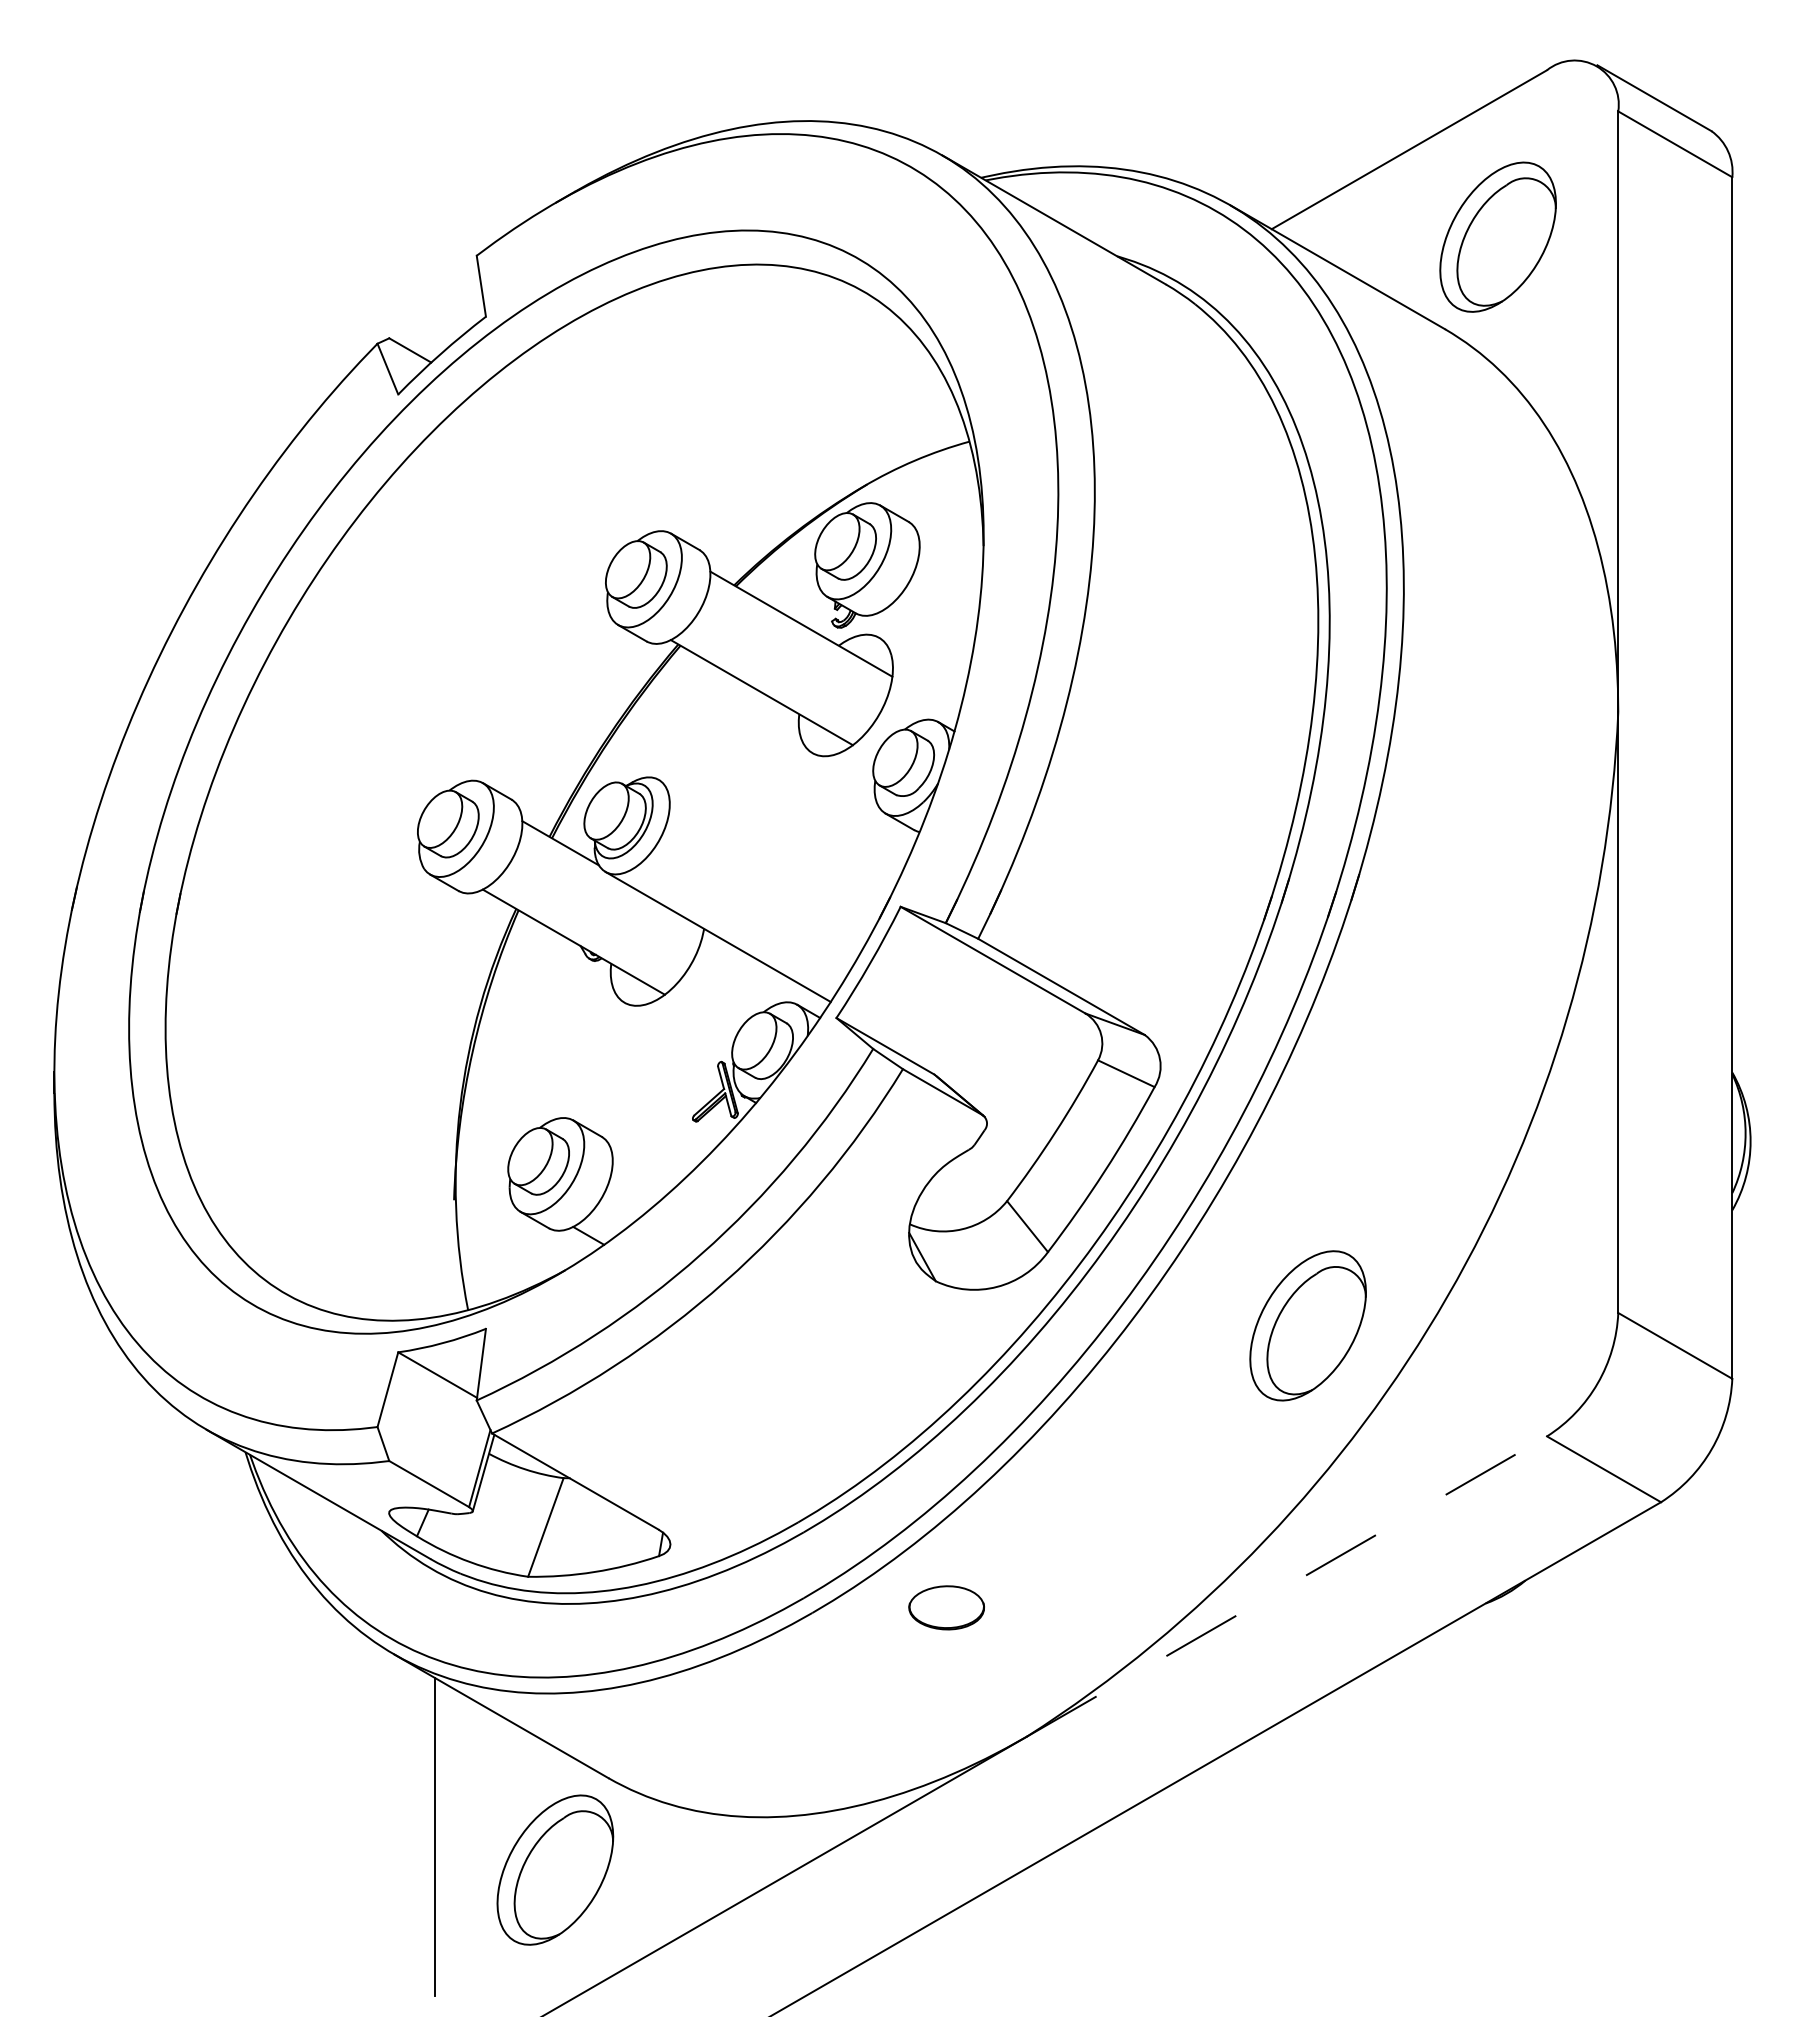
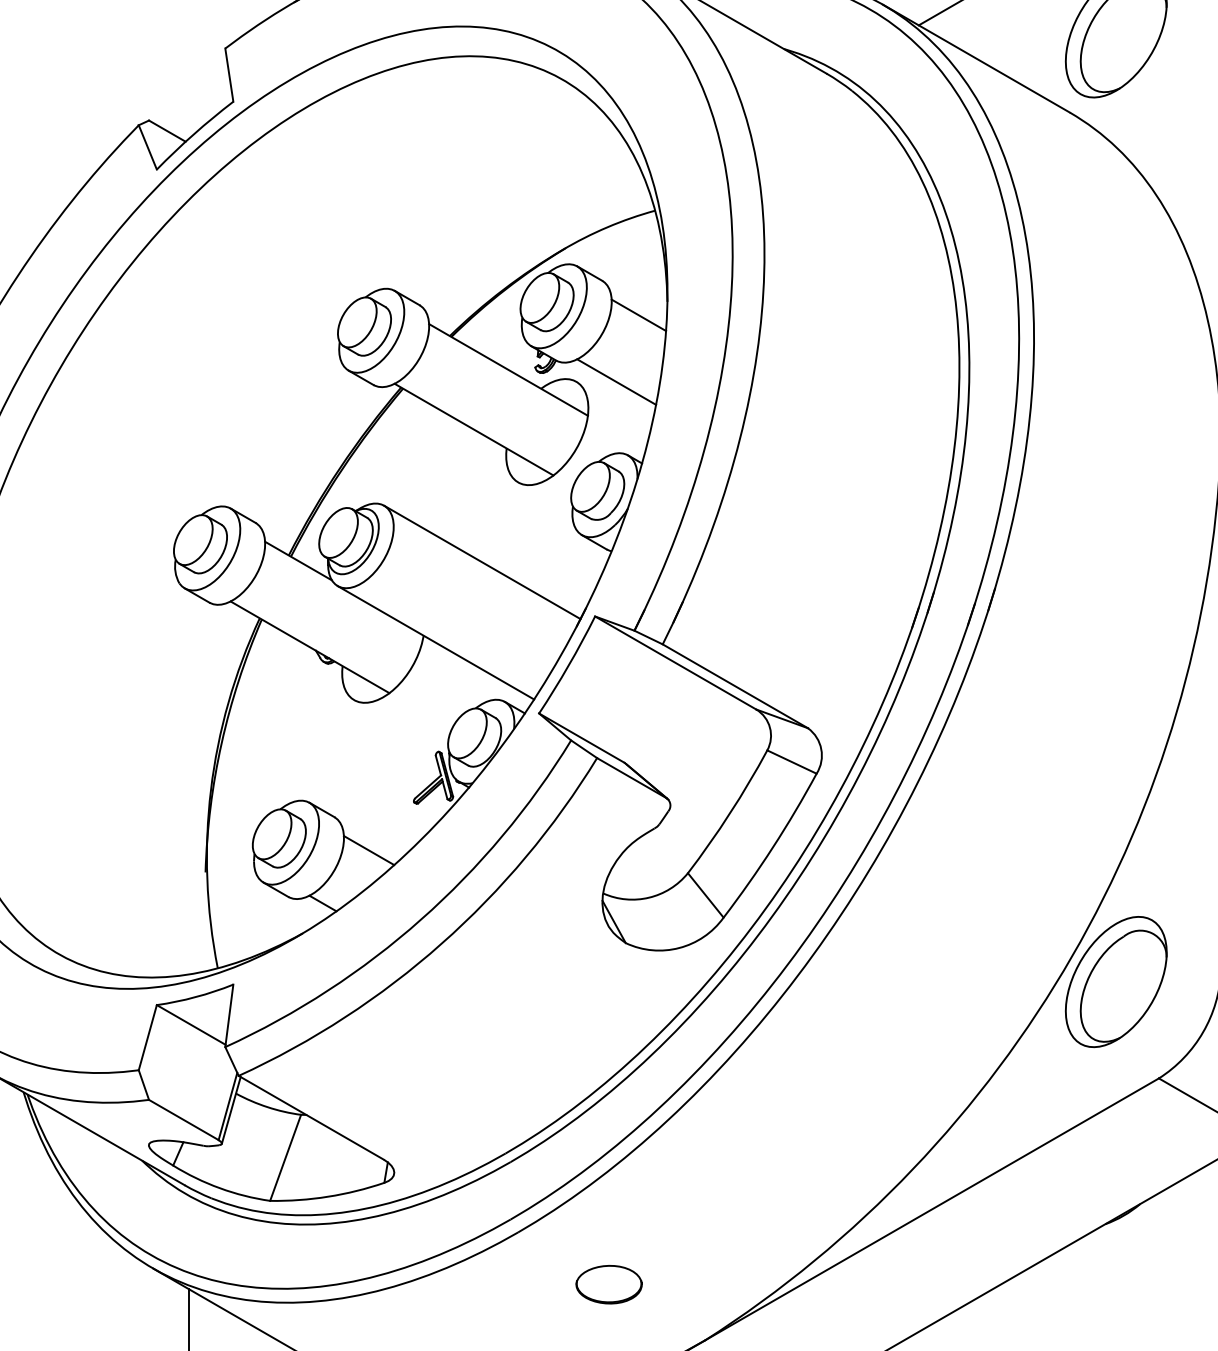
line: (950, 561) -> (638, 315), added
line: (925, 638) -> (616, 382), added
line: (771, 844) -> (482, 562), added
line: (641, 1174) -> (369, 849), added
part: (1307, 1325) -> (1115, 981), moved
line: (1287, 1586) -> (932, 1209), dashed -> solid
part: (946, 1607) -> (608, 1284), moved

